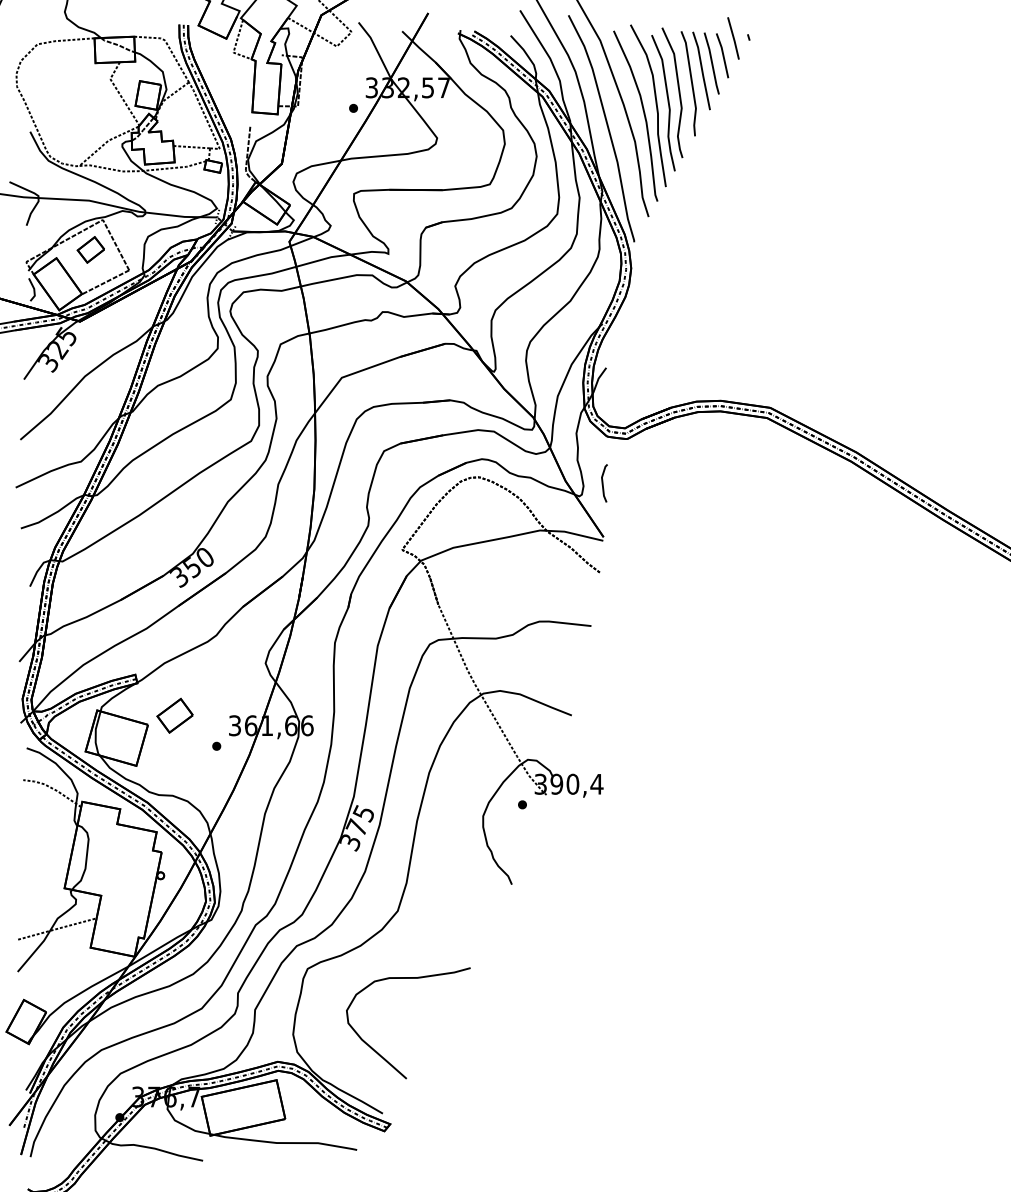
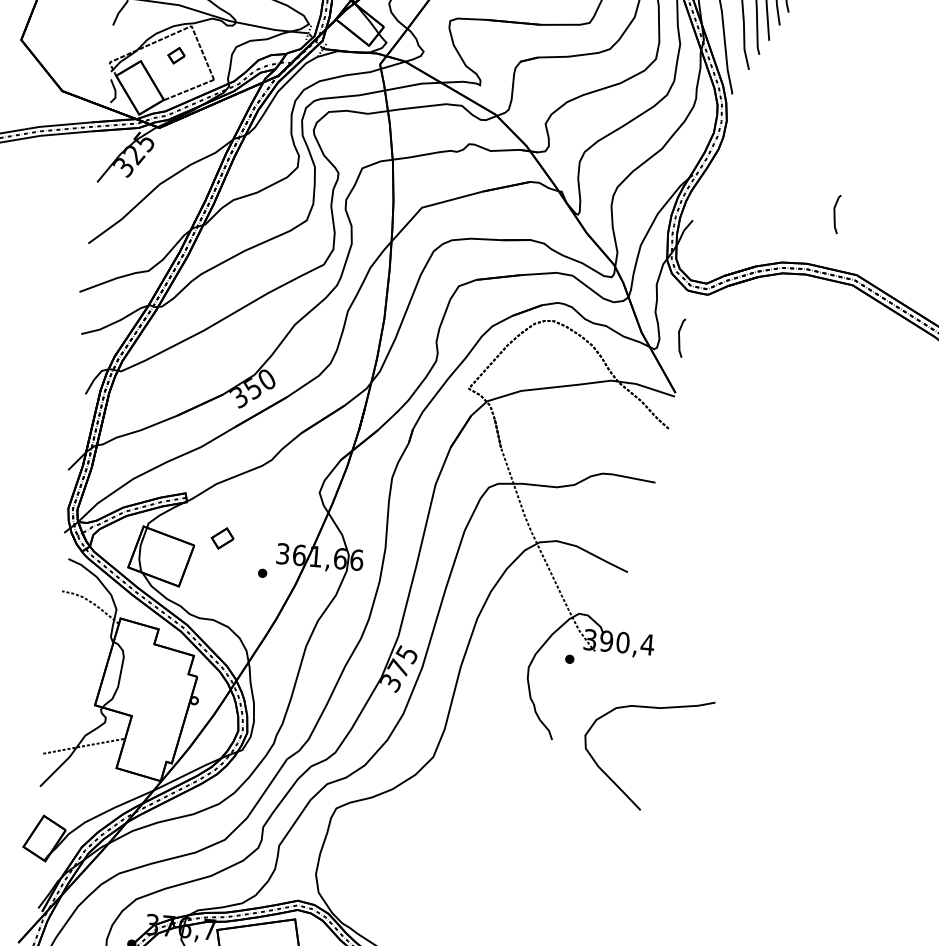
part: (90, 249) -> (176, 55), size x0.6
line: (744, 350) -> (835, 214), added
part: (174, 715) -> (222, 538), size x0.6
curve: (378, 1052) -> (614, 780), moved

